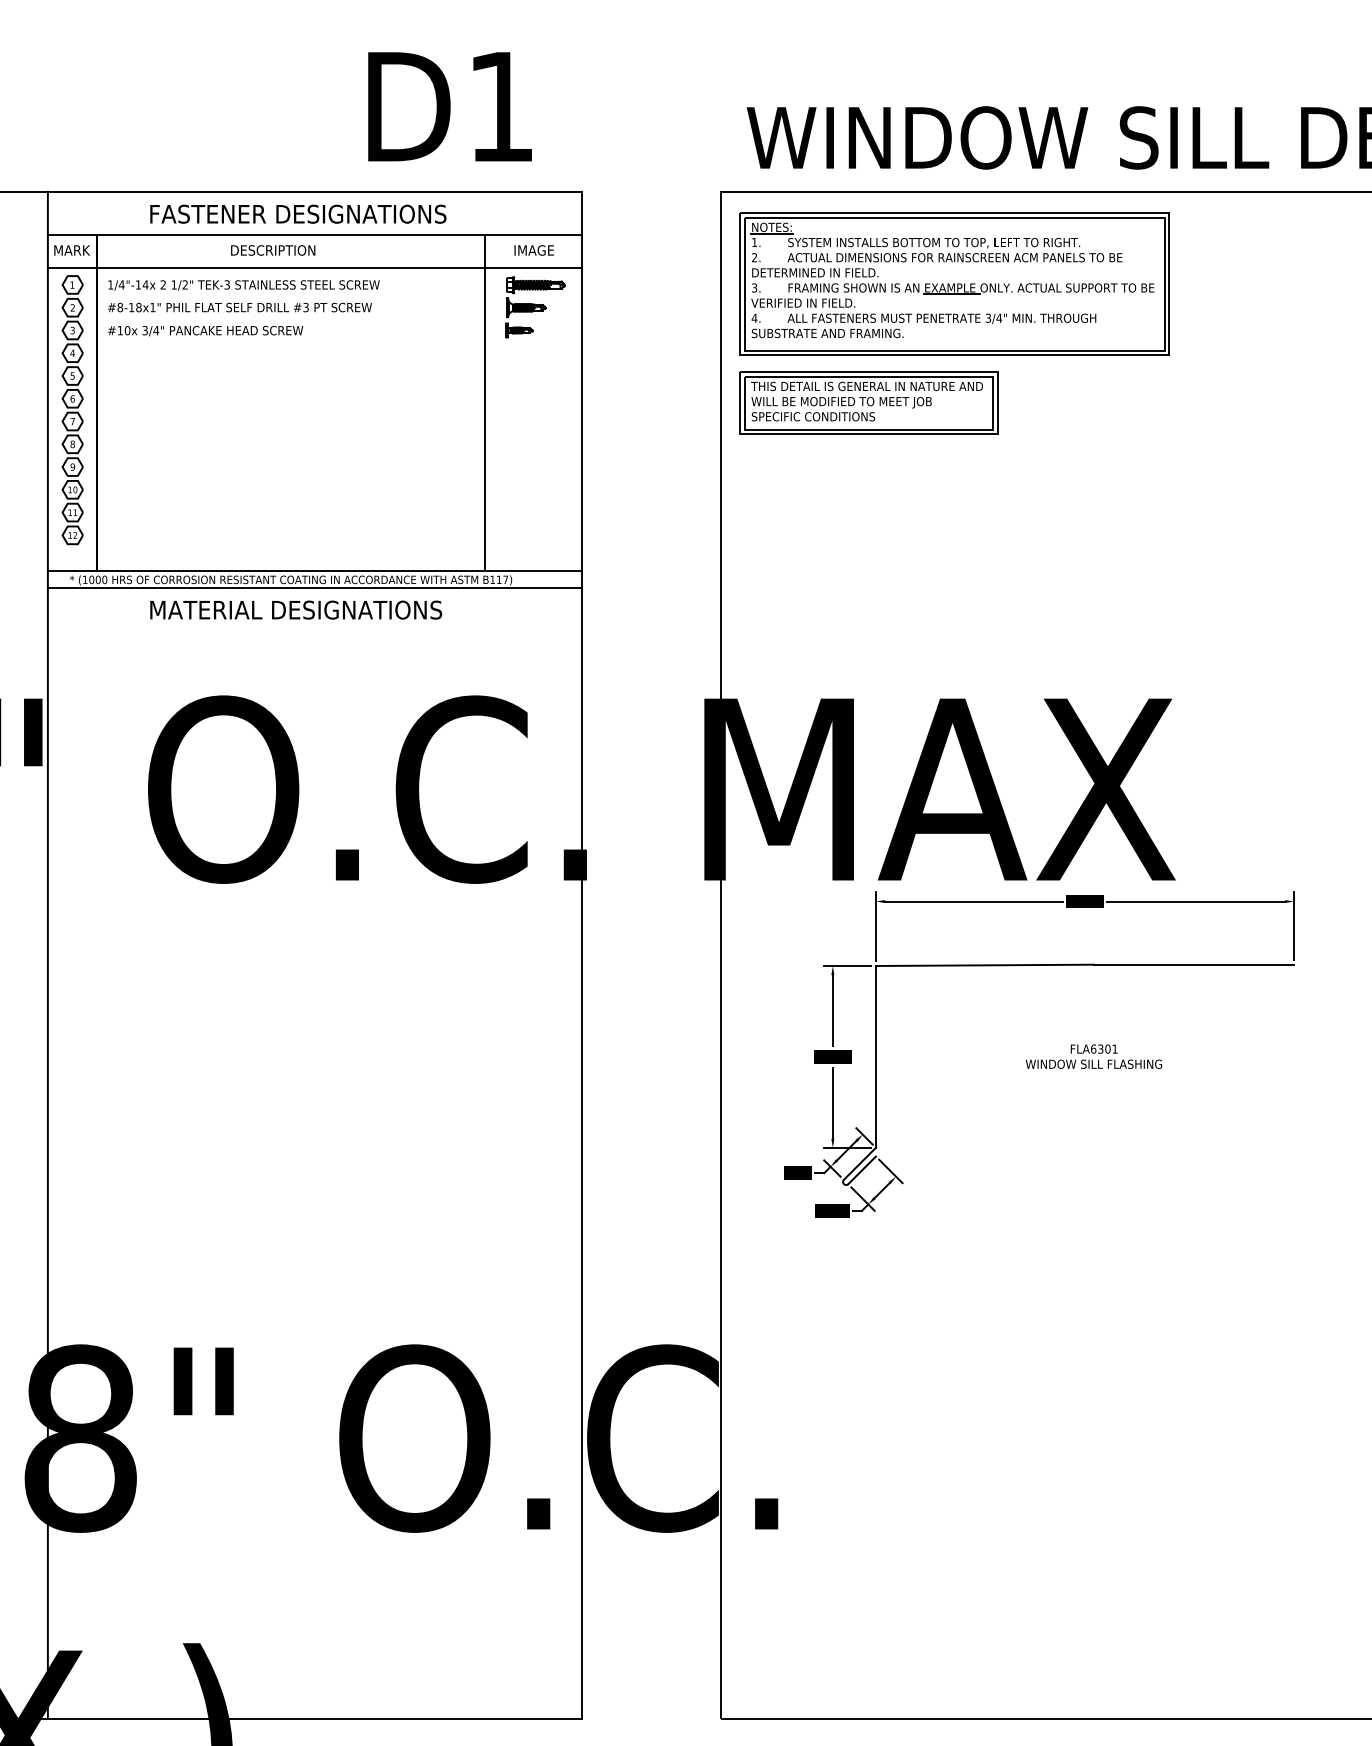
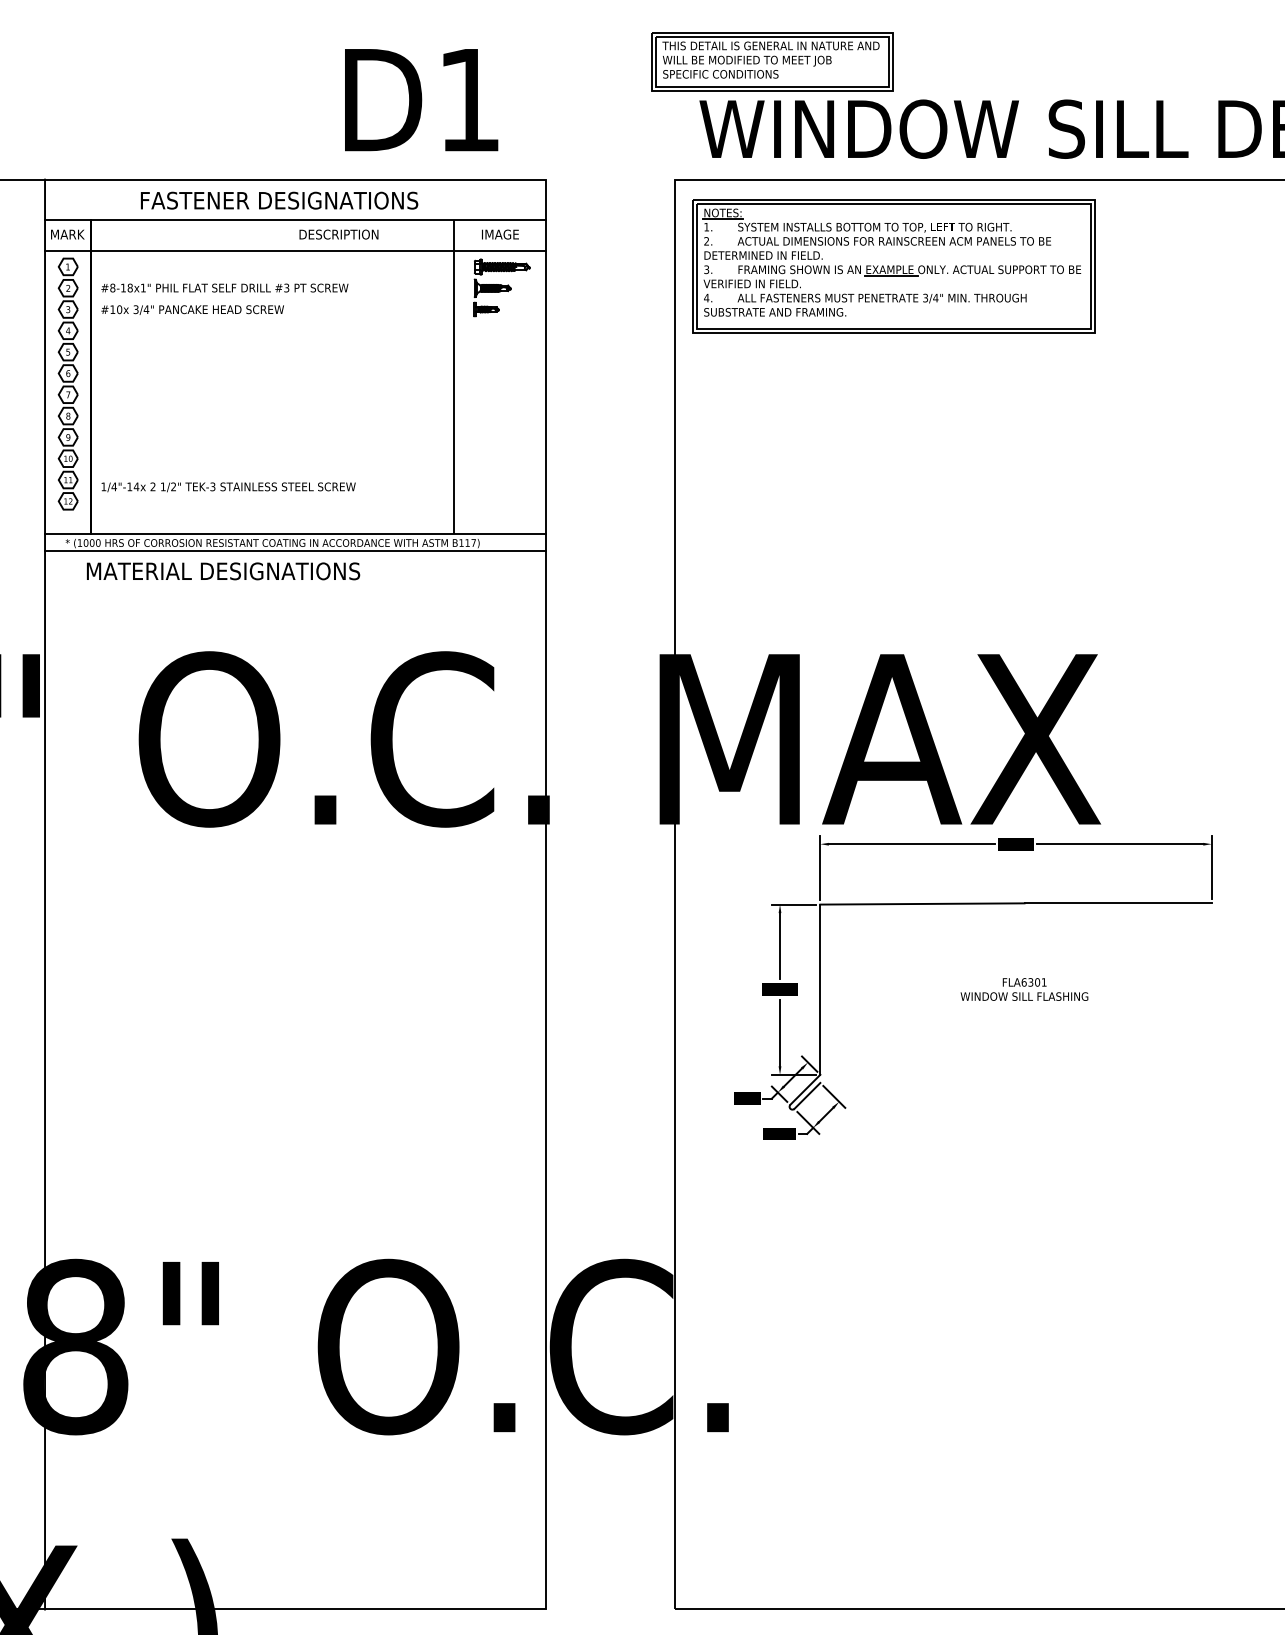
text: (272, 250) -> (338, 234), moved
text: (243, 285) -> (228, 487), moved
part: (868, 403) -> (772, 61), moved
text: (296, 610) -> (223, 571), moved

